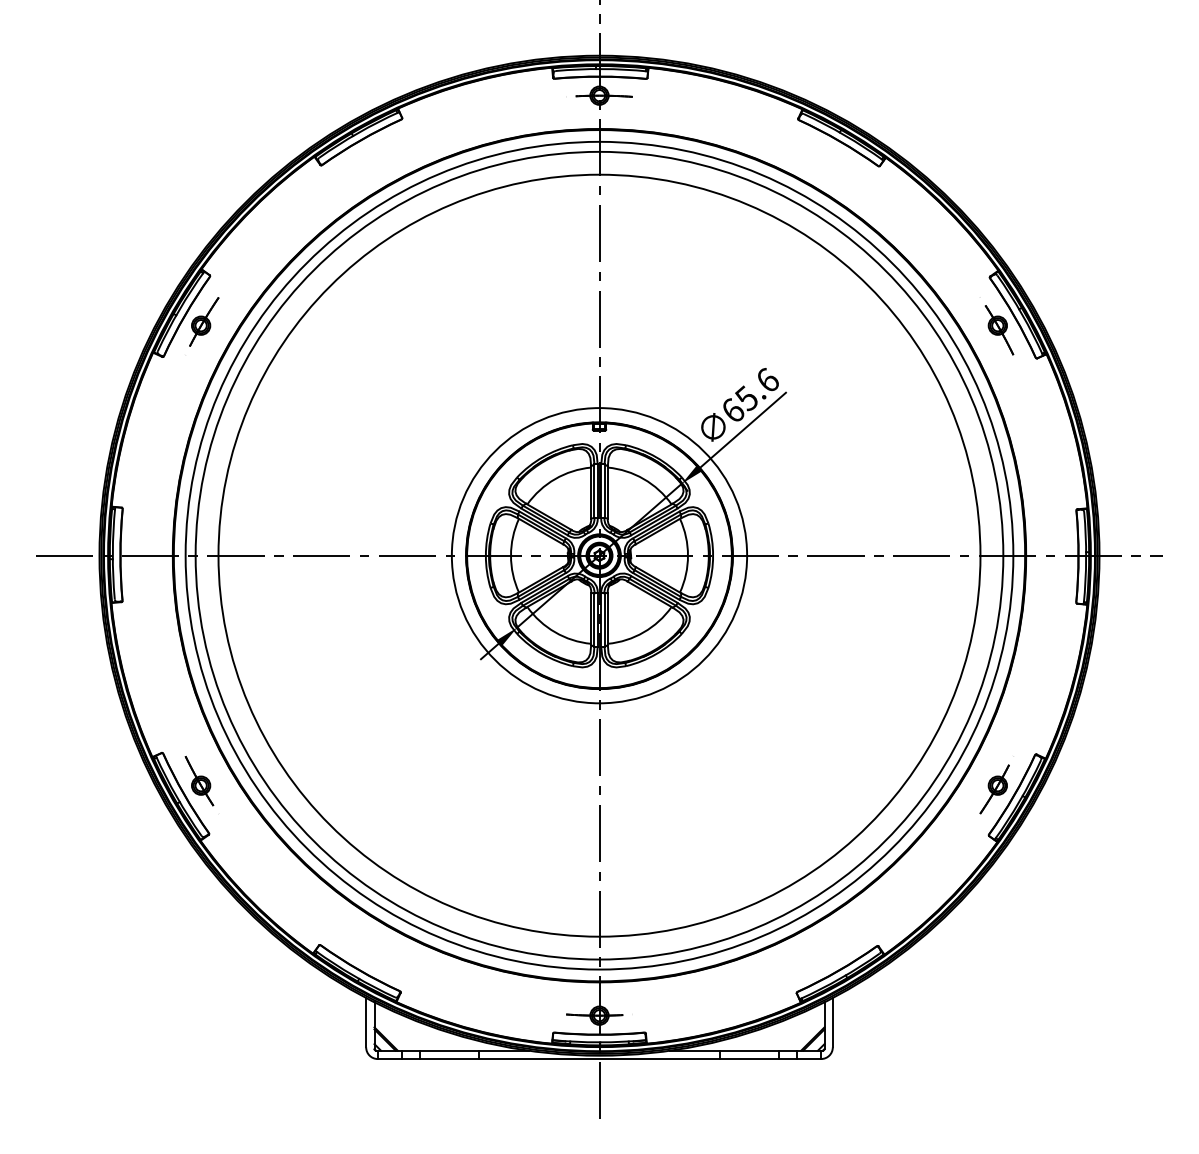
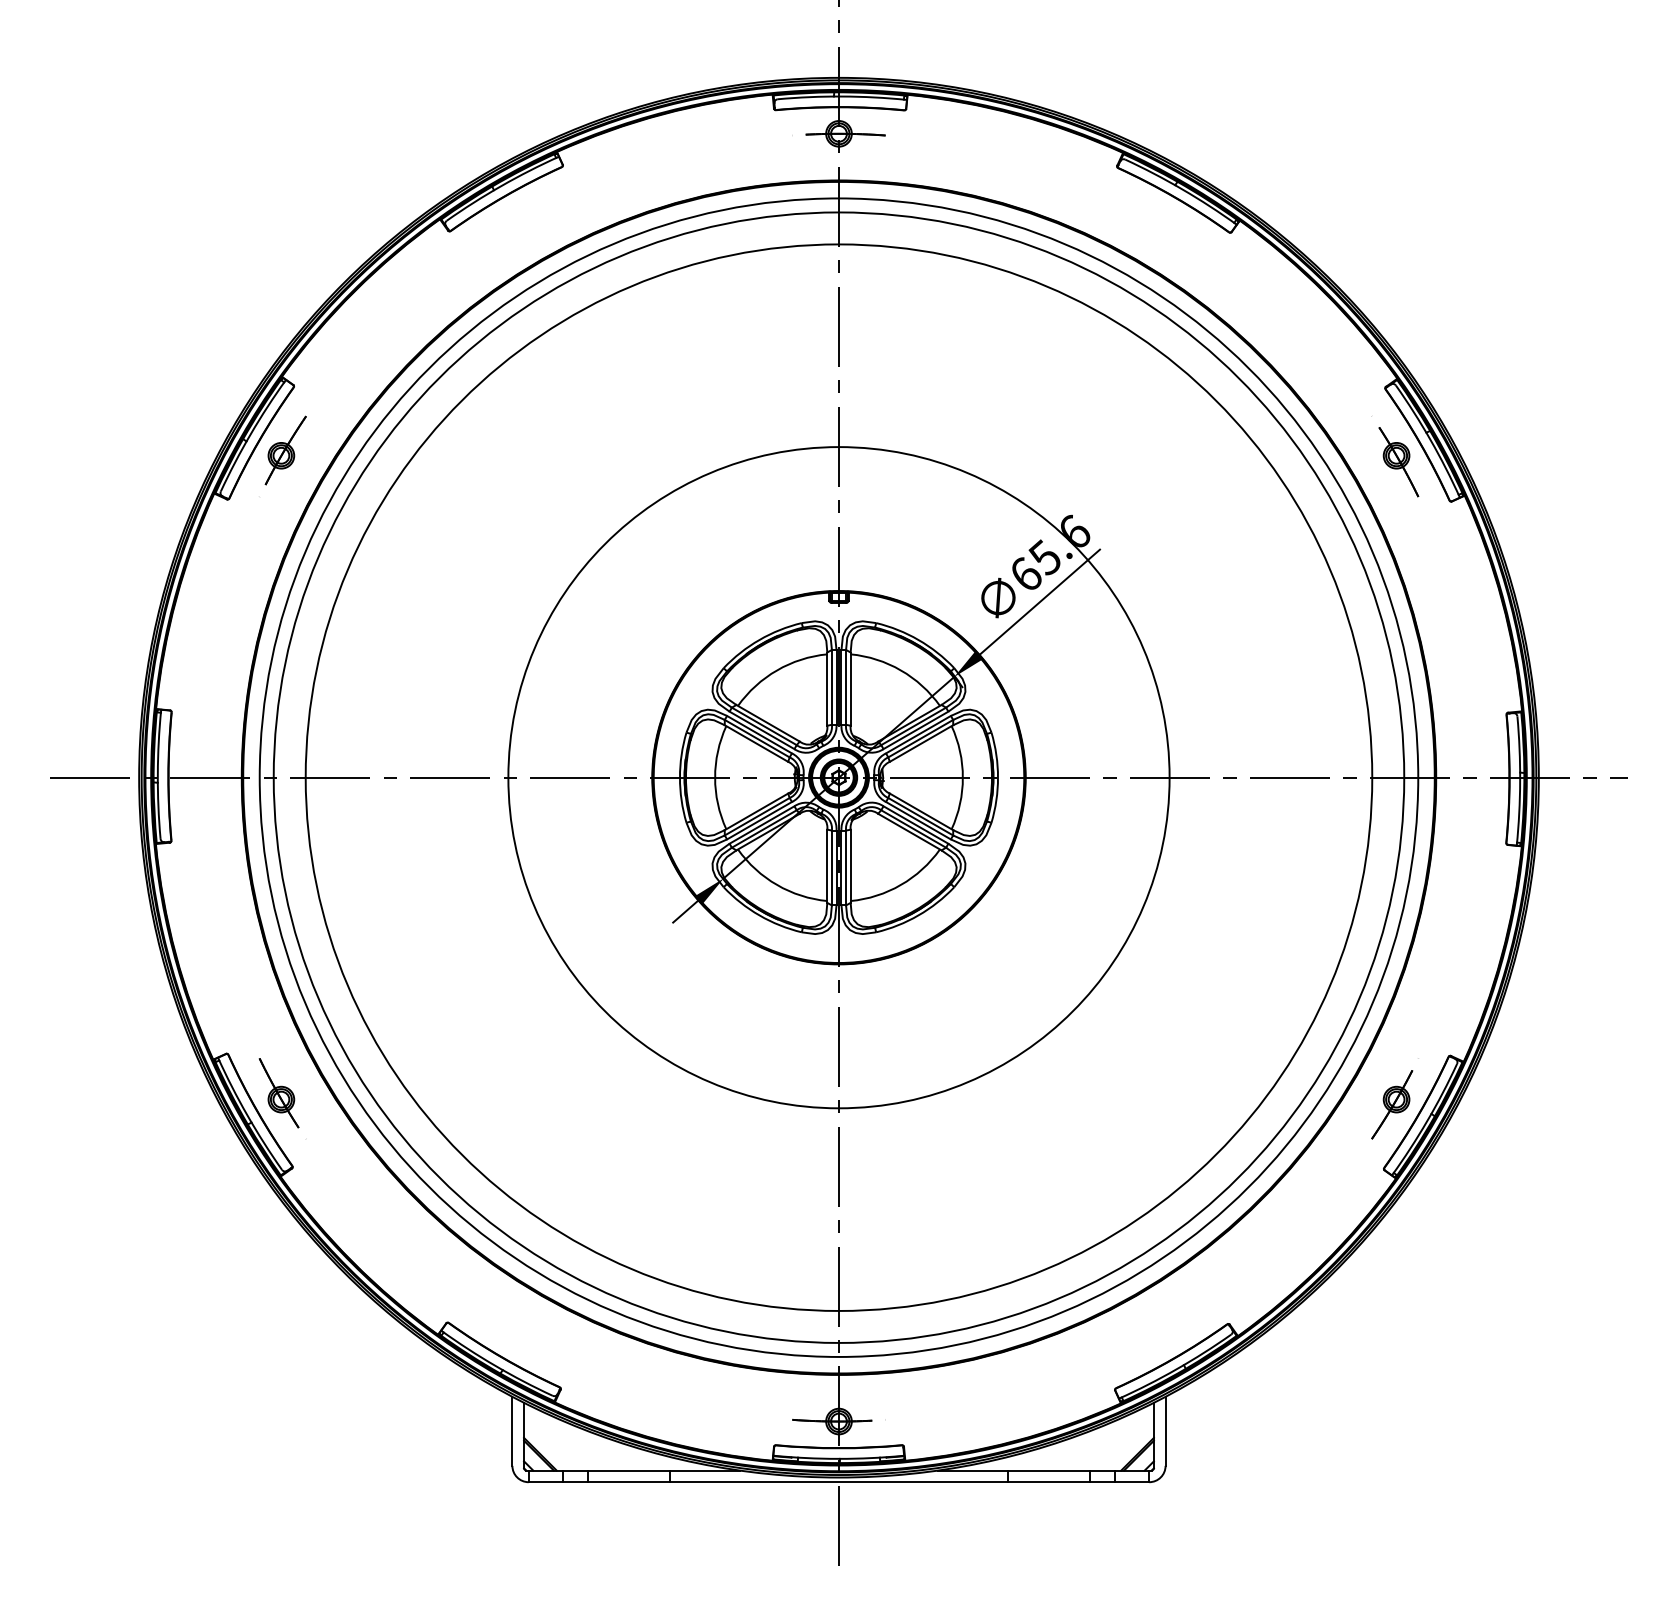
circle: (599, 555) -> (839, 777), size x1.6

